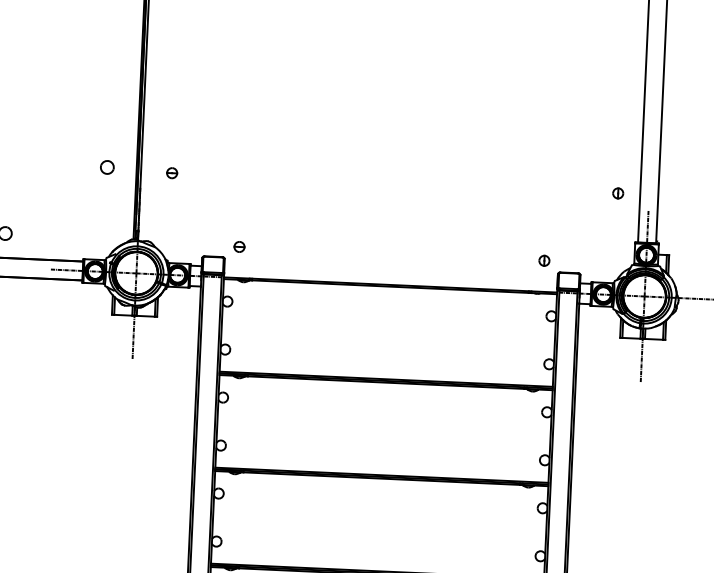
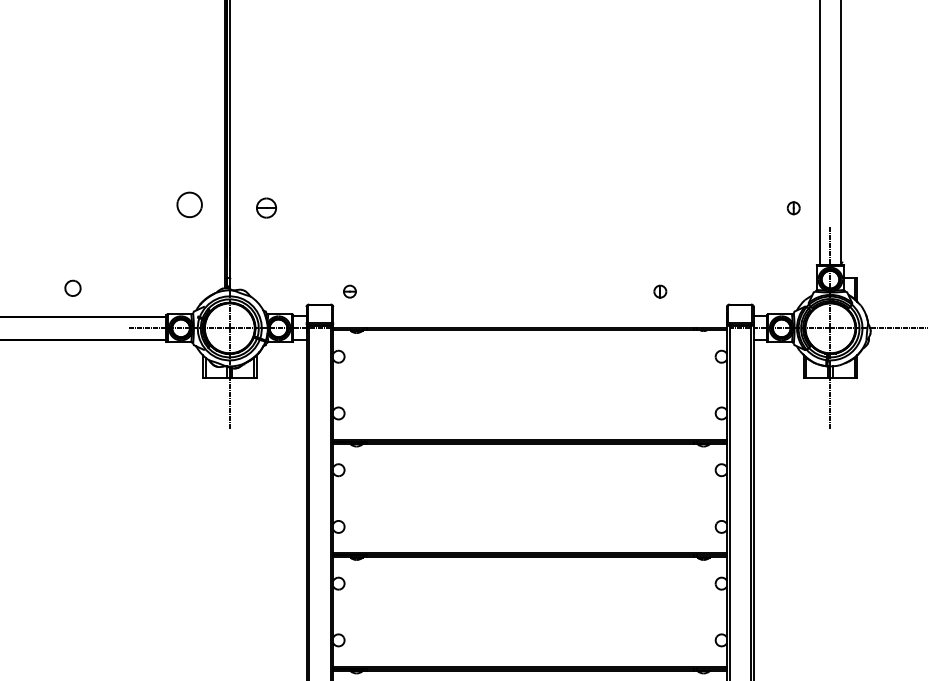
part: (107, 167) -> (189, 204), size x1.6
part: (172, 173) -> (266, 208), size x1.6
part: (544, 260) -> (660, 291), moved

